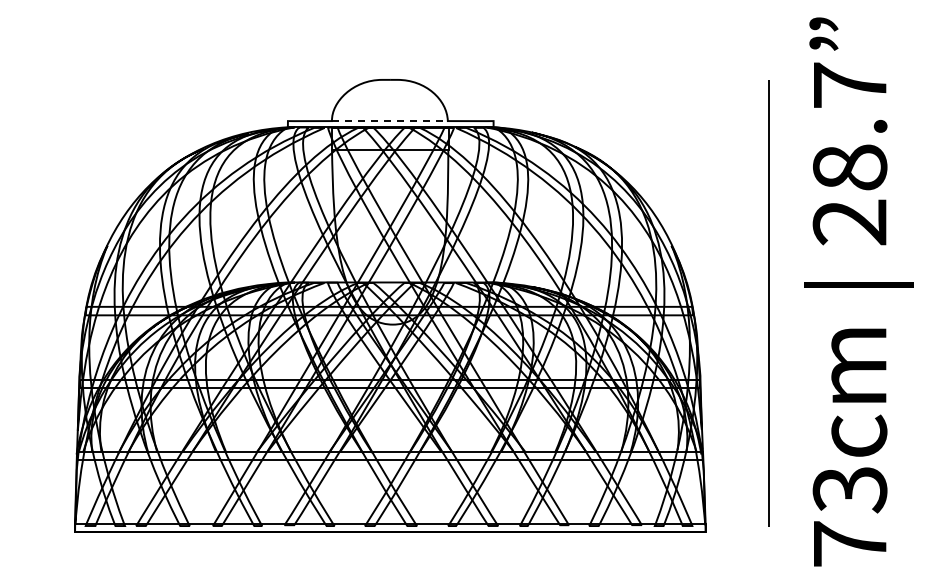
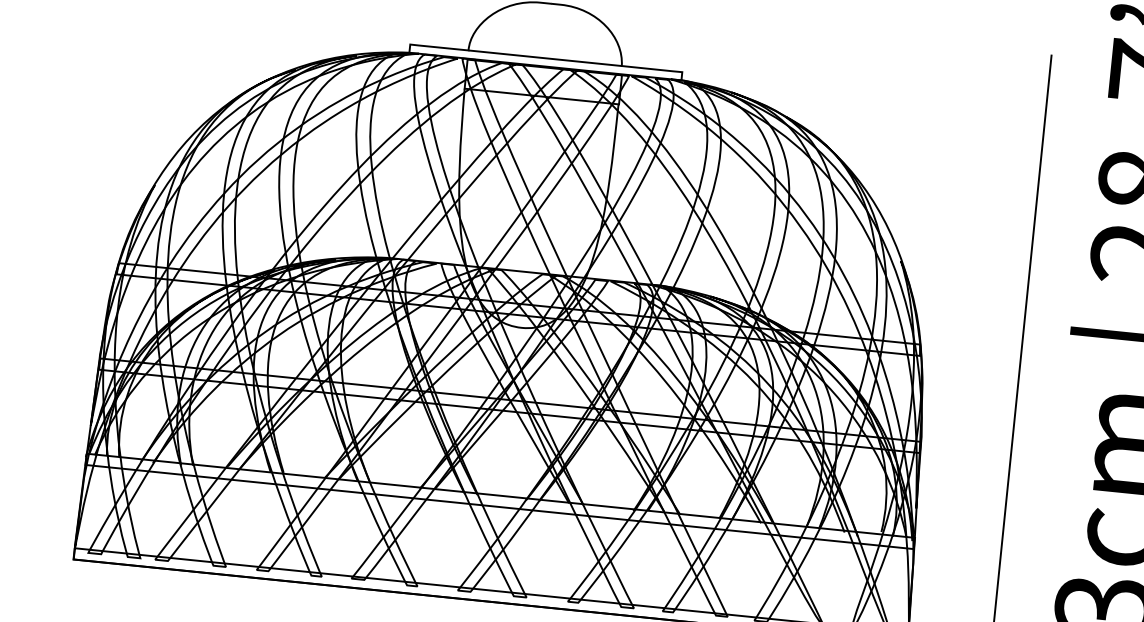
line: (389, 121) -> (544, 58), dashed -> solid

